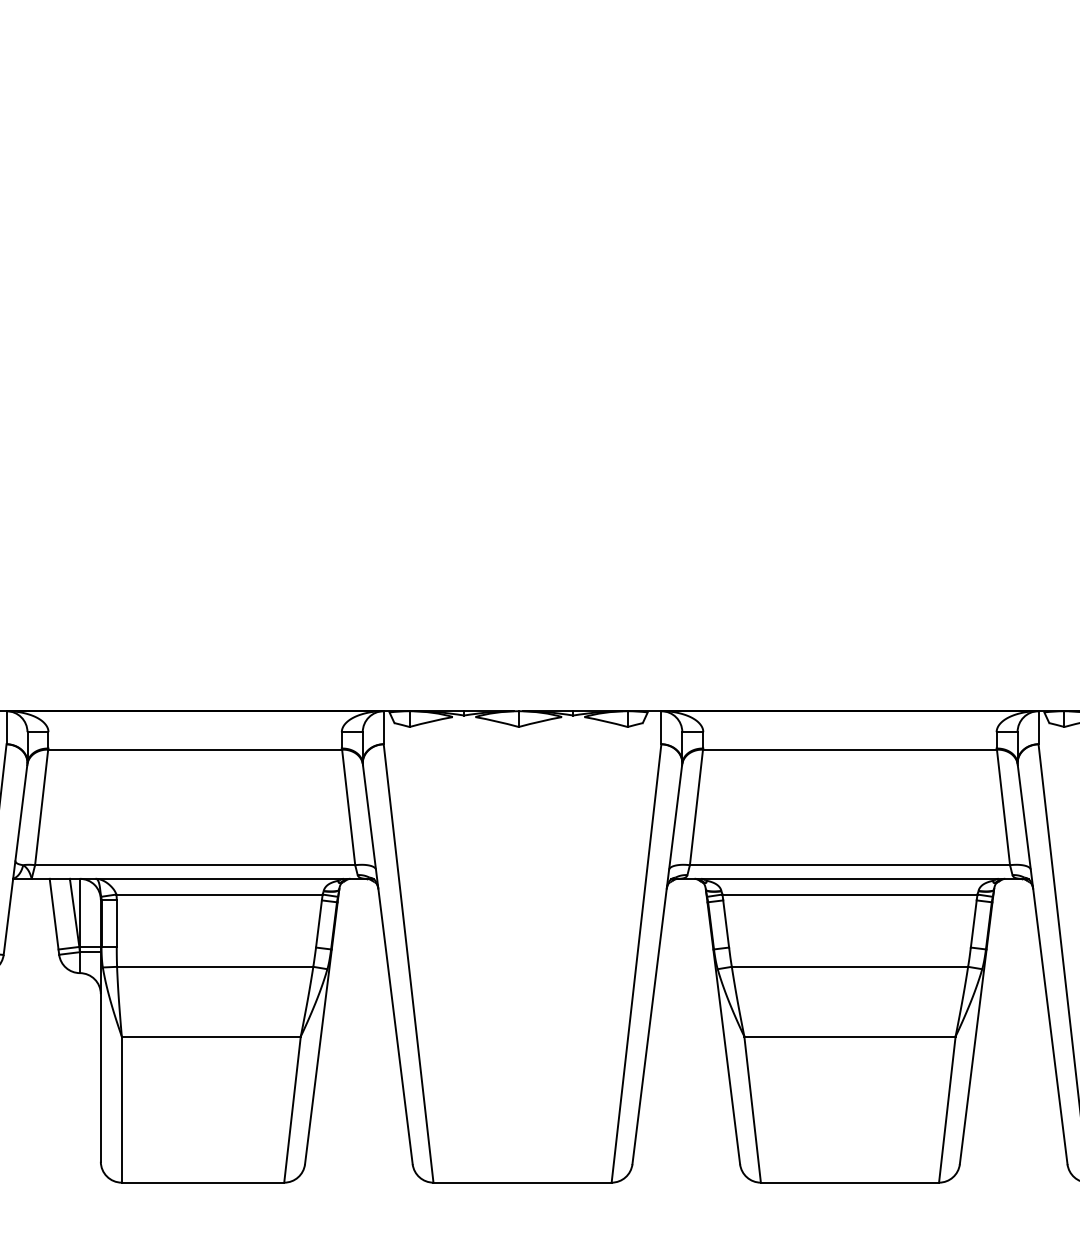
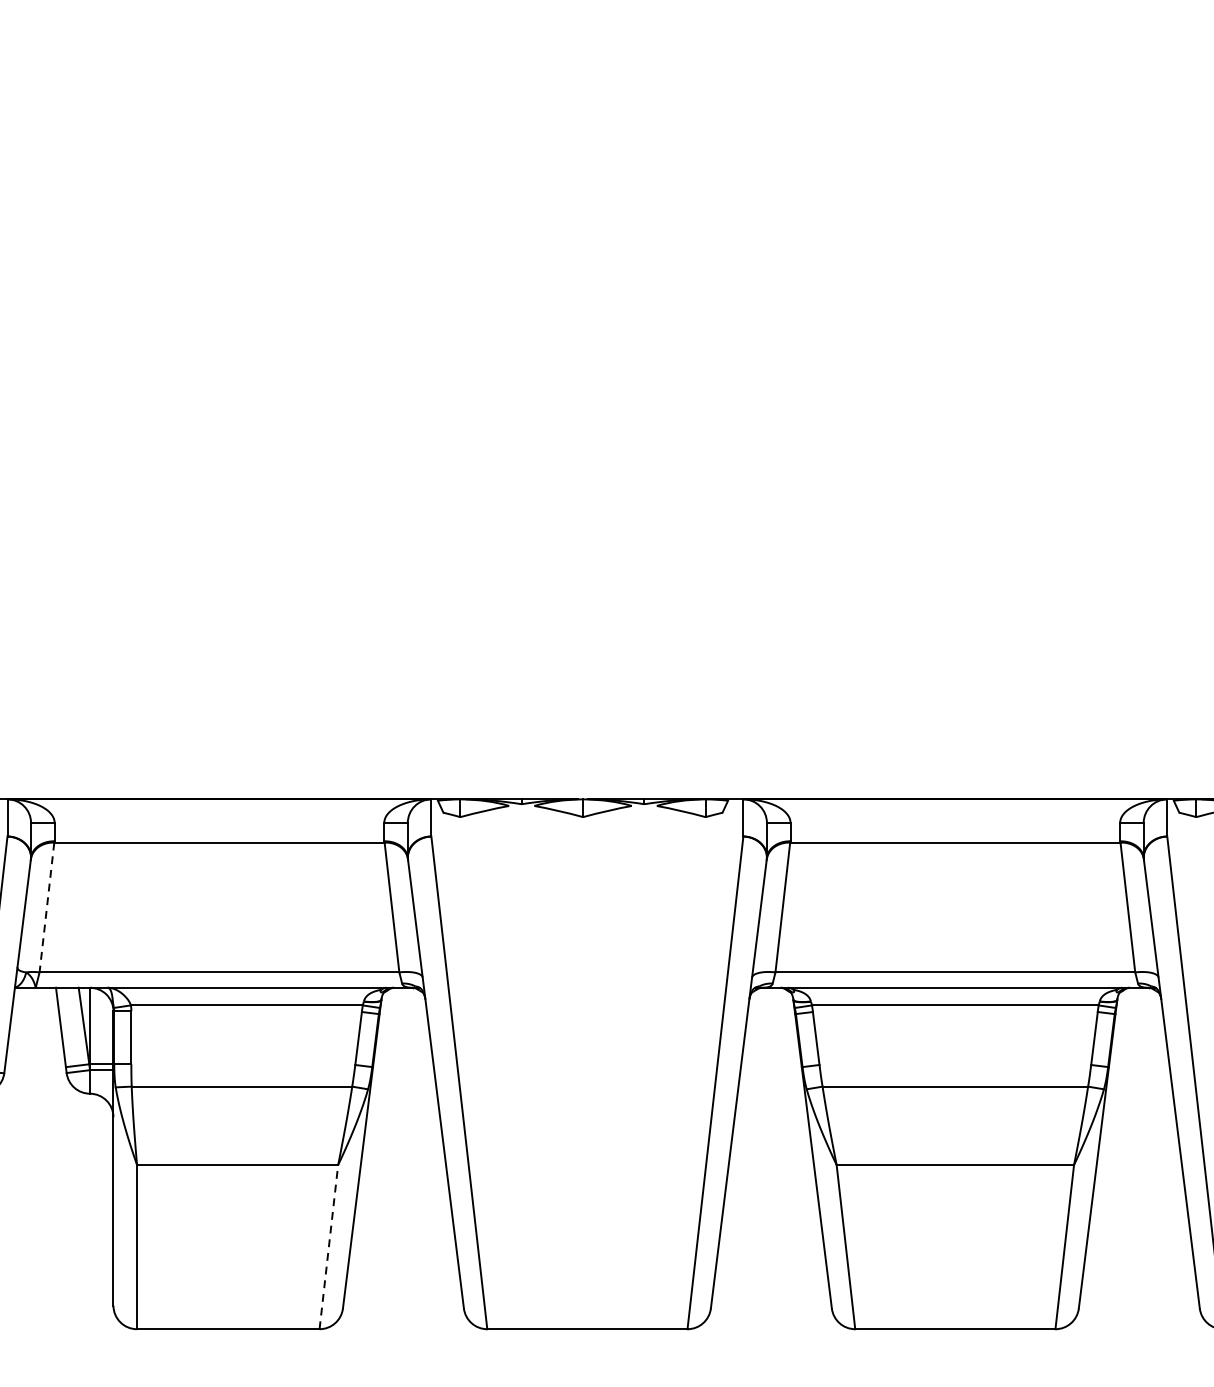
line: (41, 807) -> (46, 907), solid -> dashed
line: (292, 1109) -> (328, 1246), solid -> dashed

